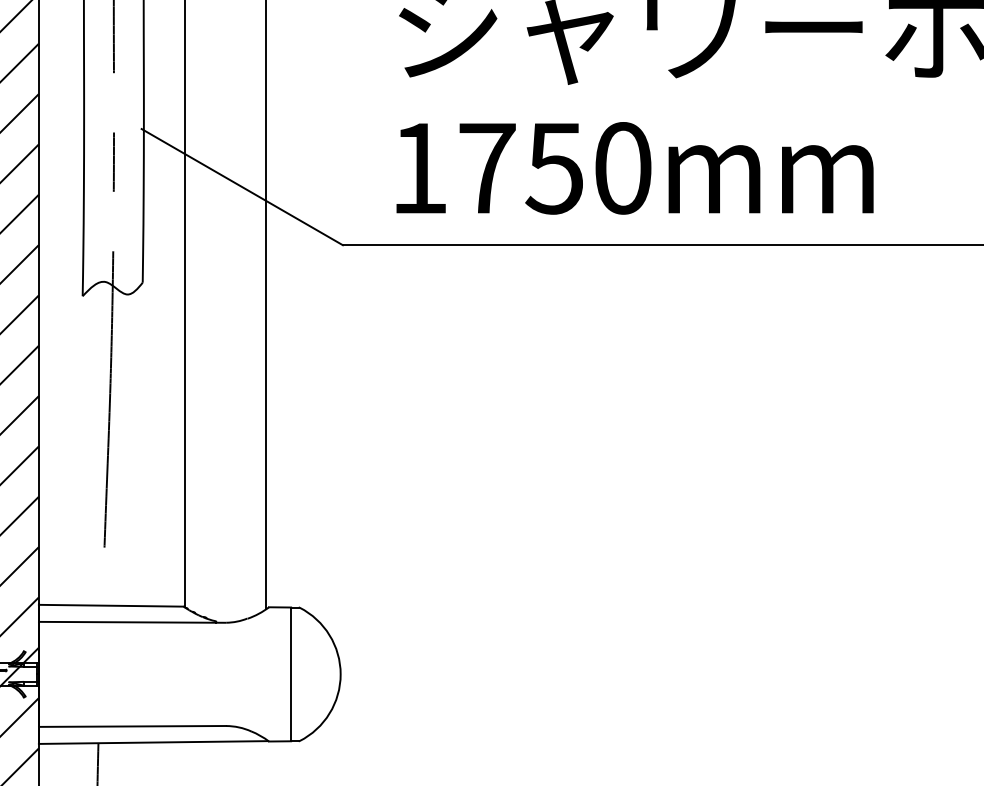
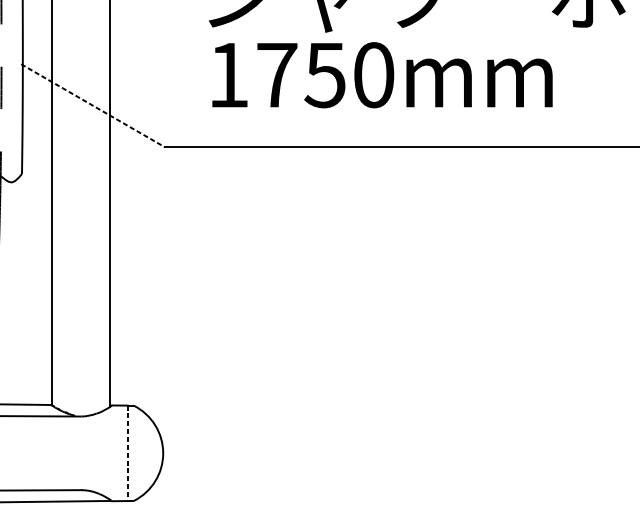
text: (634, 168) -> (382, 75), moved
line: (242, 187) -> (93, 105), solid -> dashed
line: (291, 674) -> (128, 453), solid -> dashed

